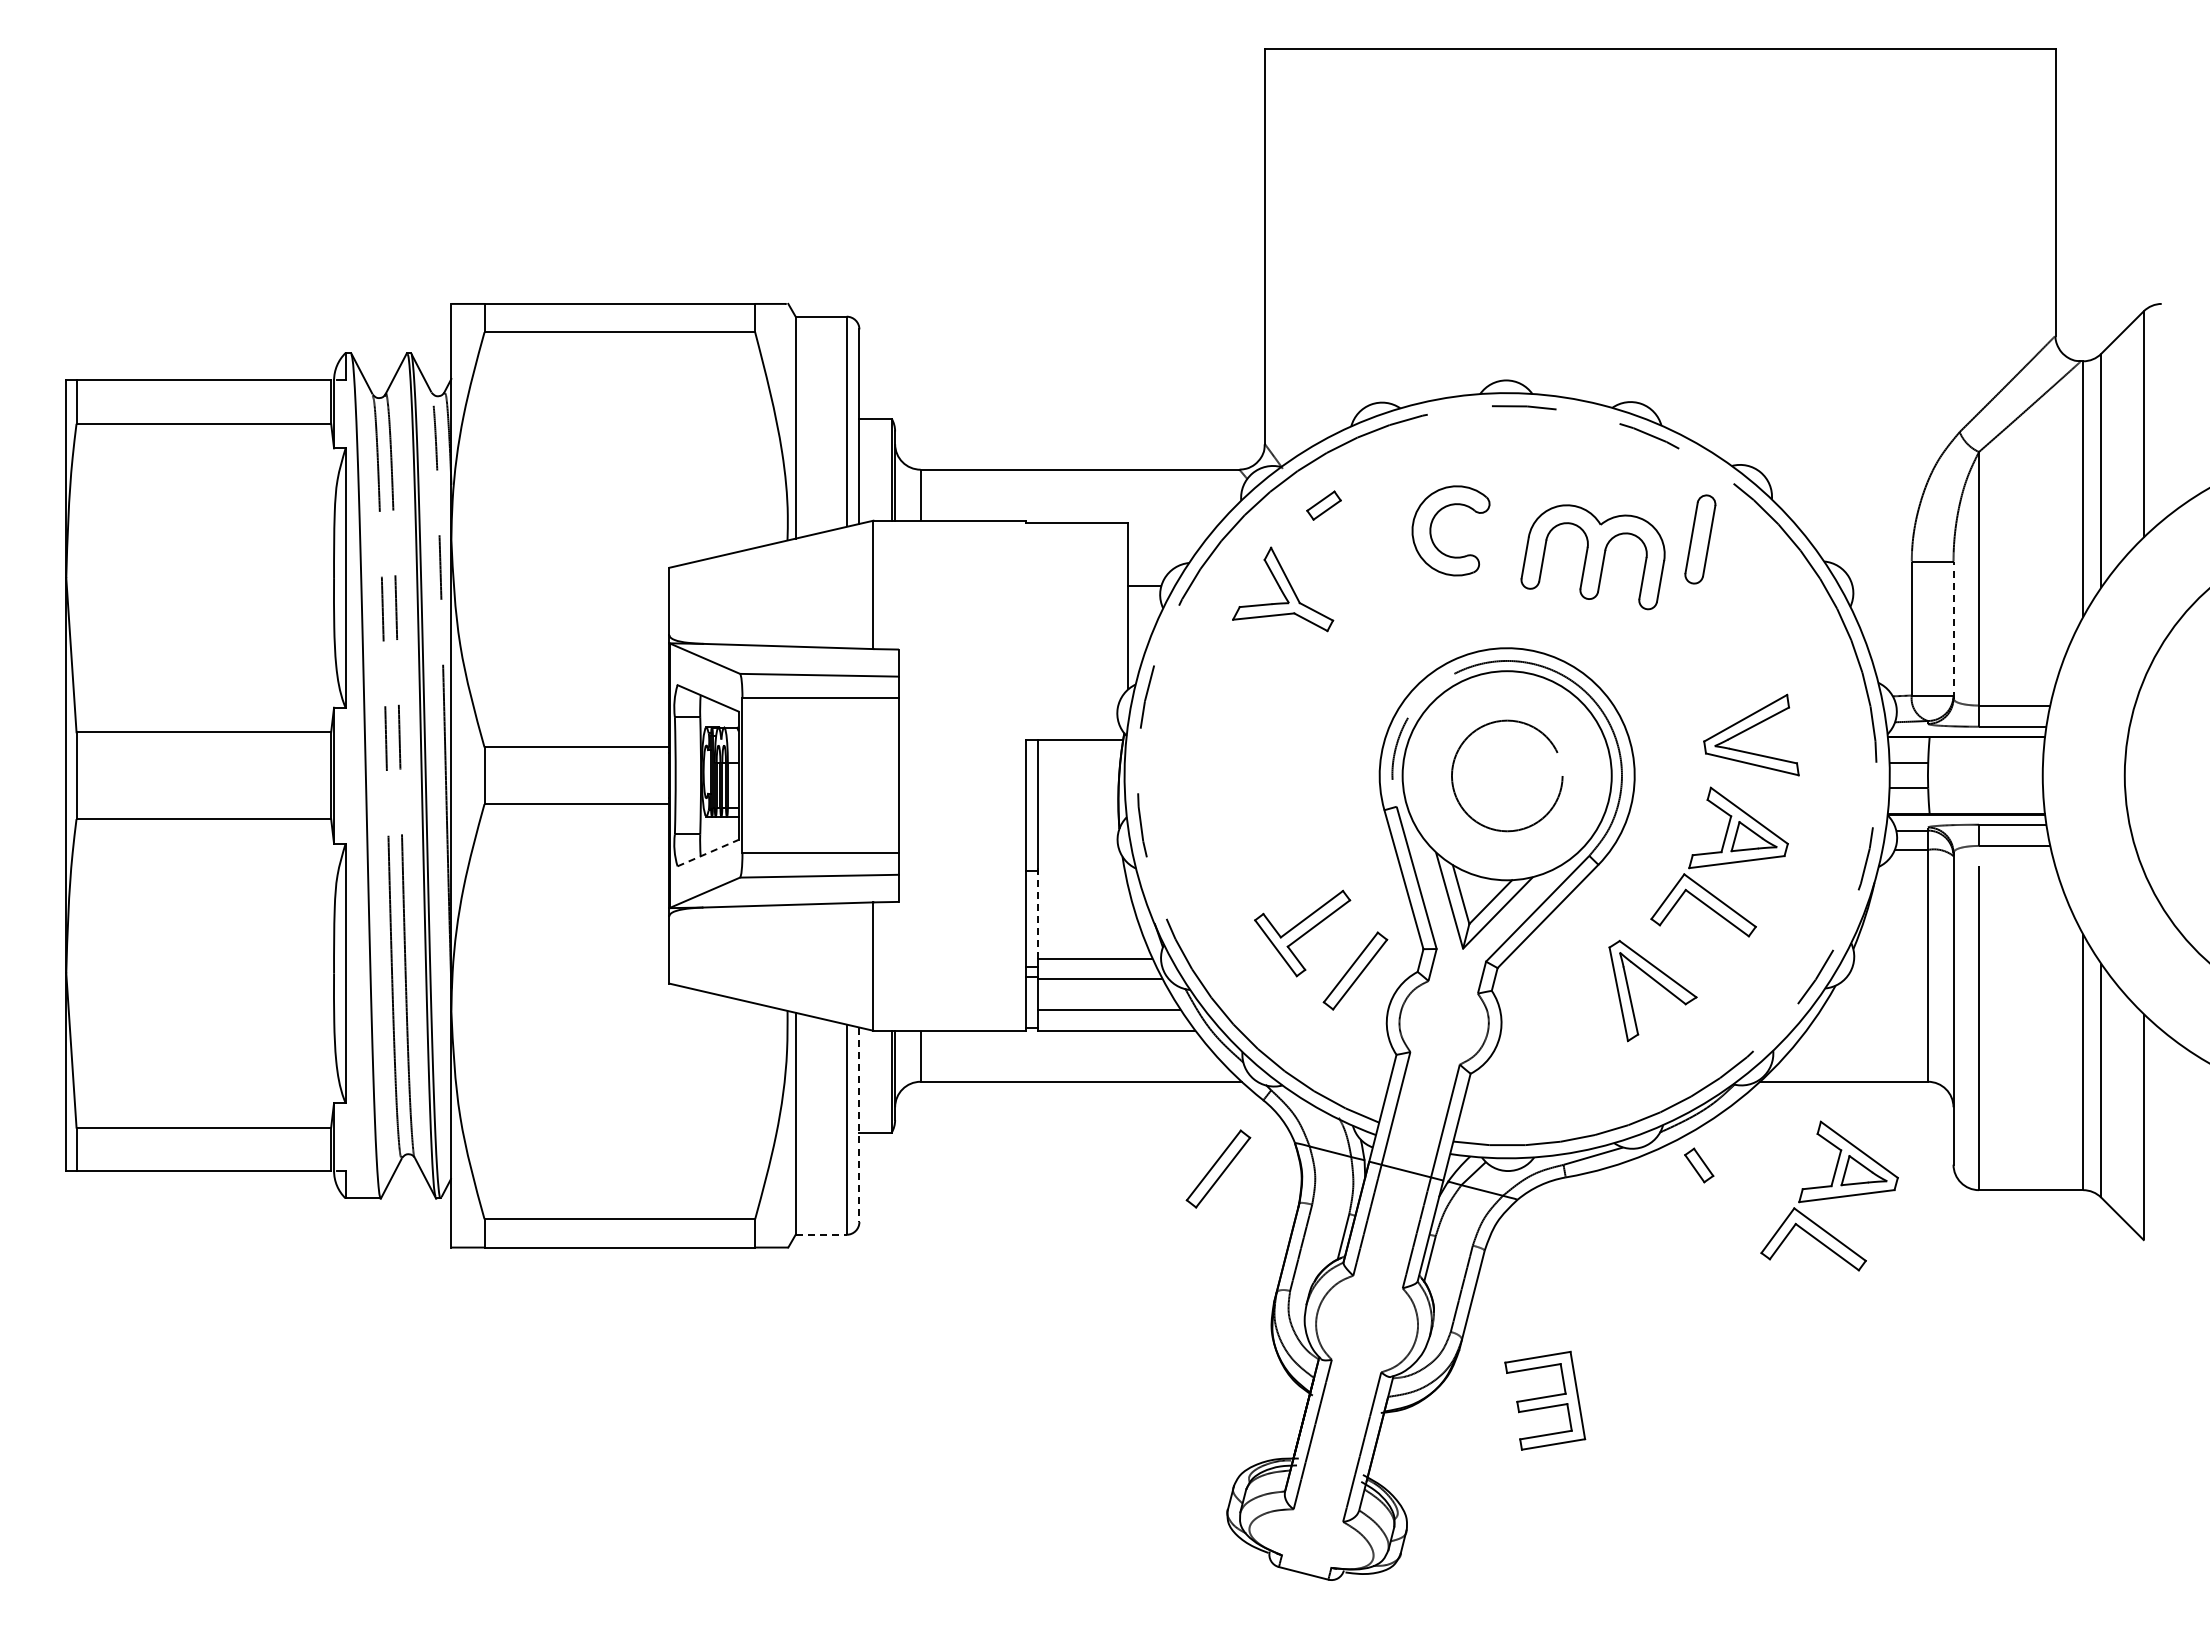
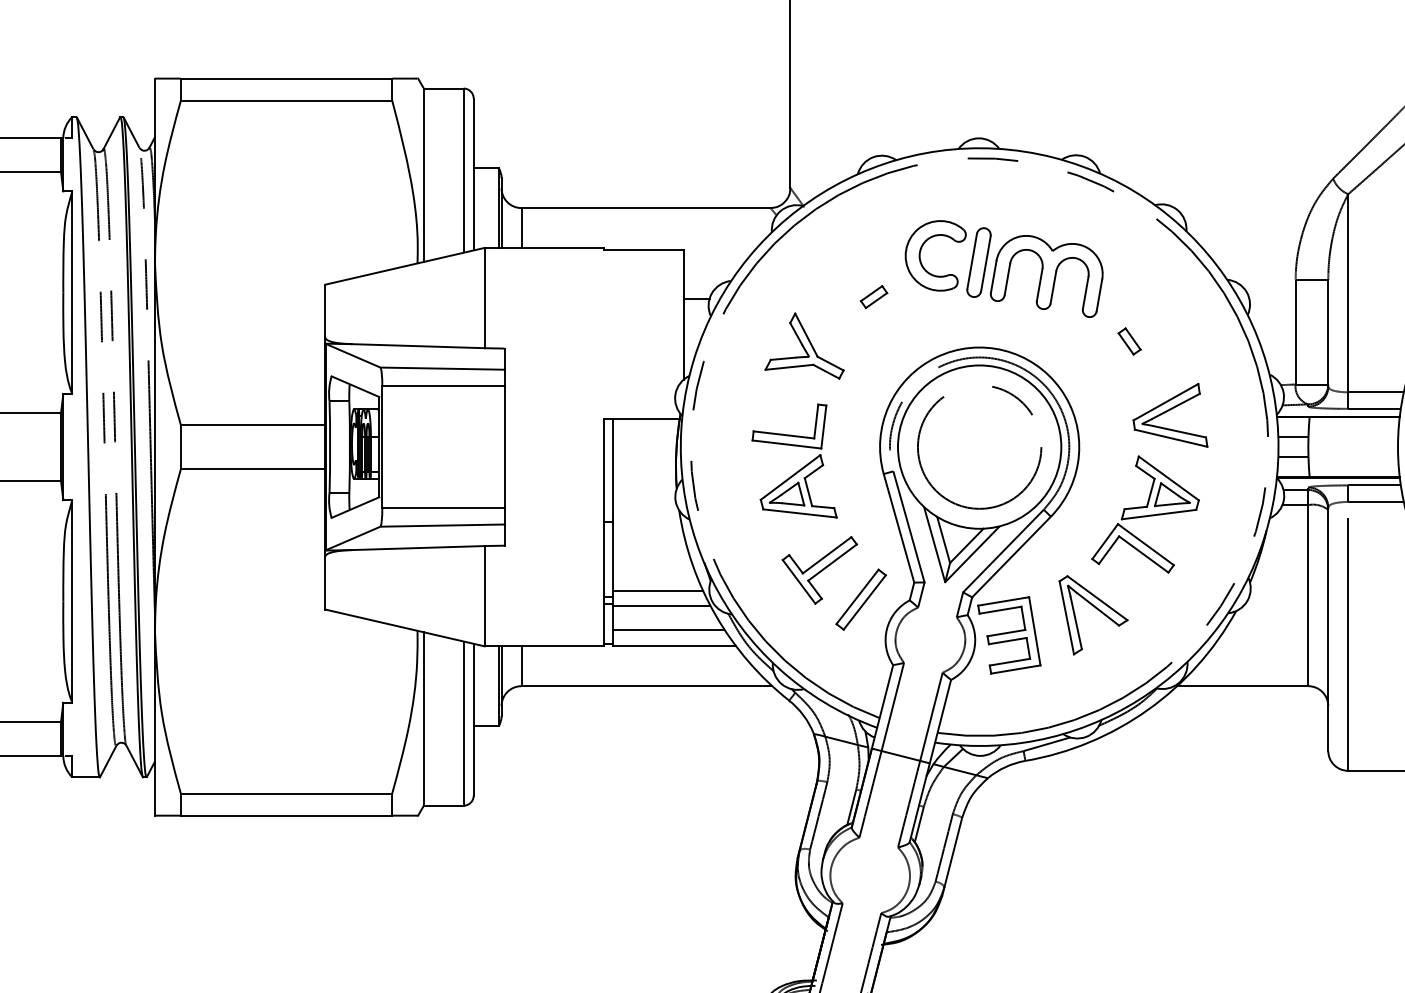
part: (1323, 505) -> (873, 296), moved
part: (1700, 539) -> (979, 262), moved
part: (1283, 589) -> (804, 346), moved
line: (1953, 630) -> (1328, 333), dashed -> solid
circle: (1507, 776) -> (979, 447), size x1.43
part: (1276, 804) -> (799, 469), added
line: (708, 852) -> (355, 507), dashed -> solid
line: (1037, 914) -> (612, 555), dashed -> solid
line: (859, 1125) -> (473, 720), dashed -> solid
part: (1699, 1165) -> (1129, 341), moved
part: (1218, 1168) -> (754, 753), removed
part: (1829, 1195) -> (1231, 775), removed
line: (821, 1234) -> (444, 805), dashed -> solid
part: (1545, 1400) -> (1009, 635), moved

